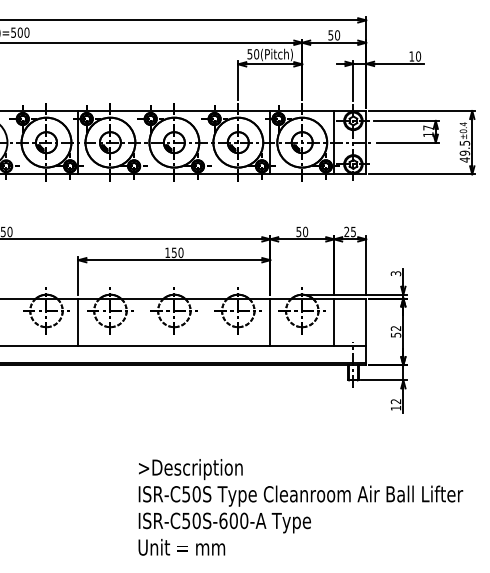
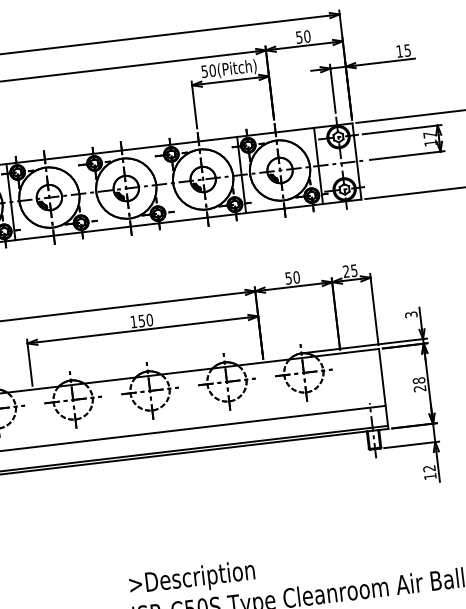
text: (418, 56) -> (407, 50), 10 -> 15
line: (78, 321) -> (36, 417), removed
line: (270, 321) -> (267, 390), removed
line: (334, 321) -> (344, 381), removed
text: (395, 331) -> (418, 384), 52 -> 28

